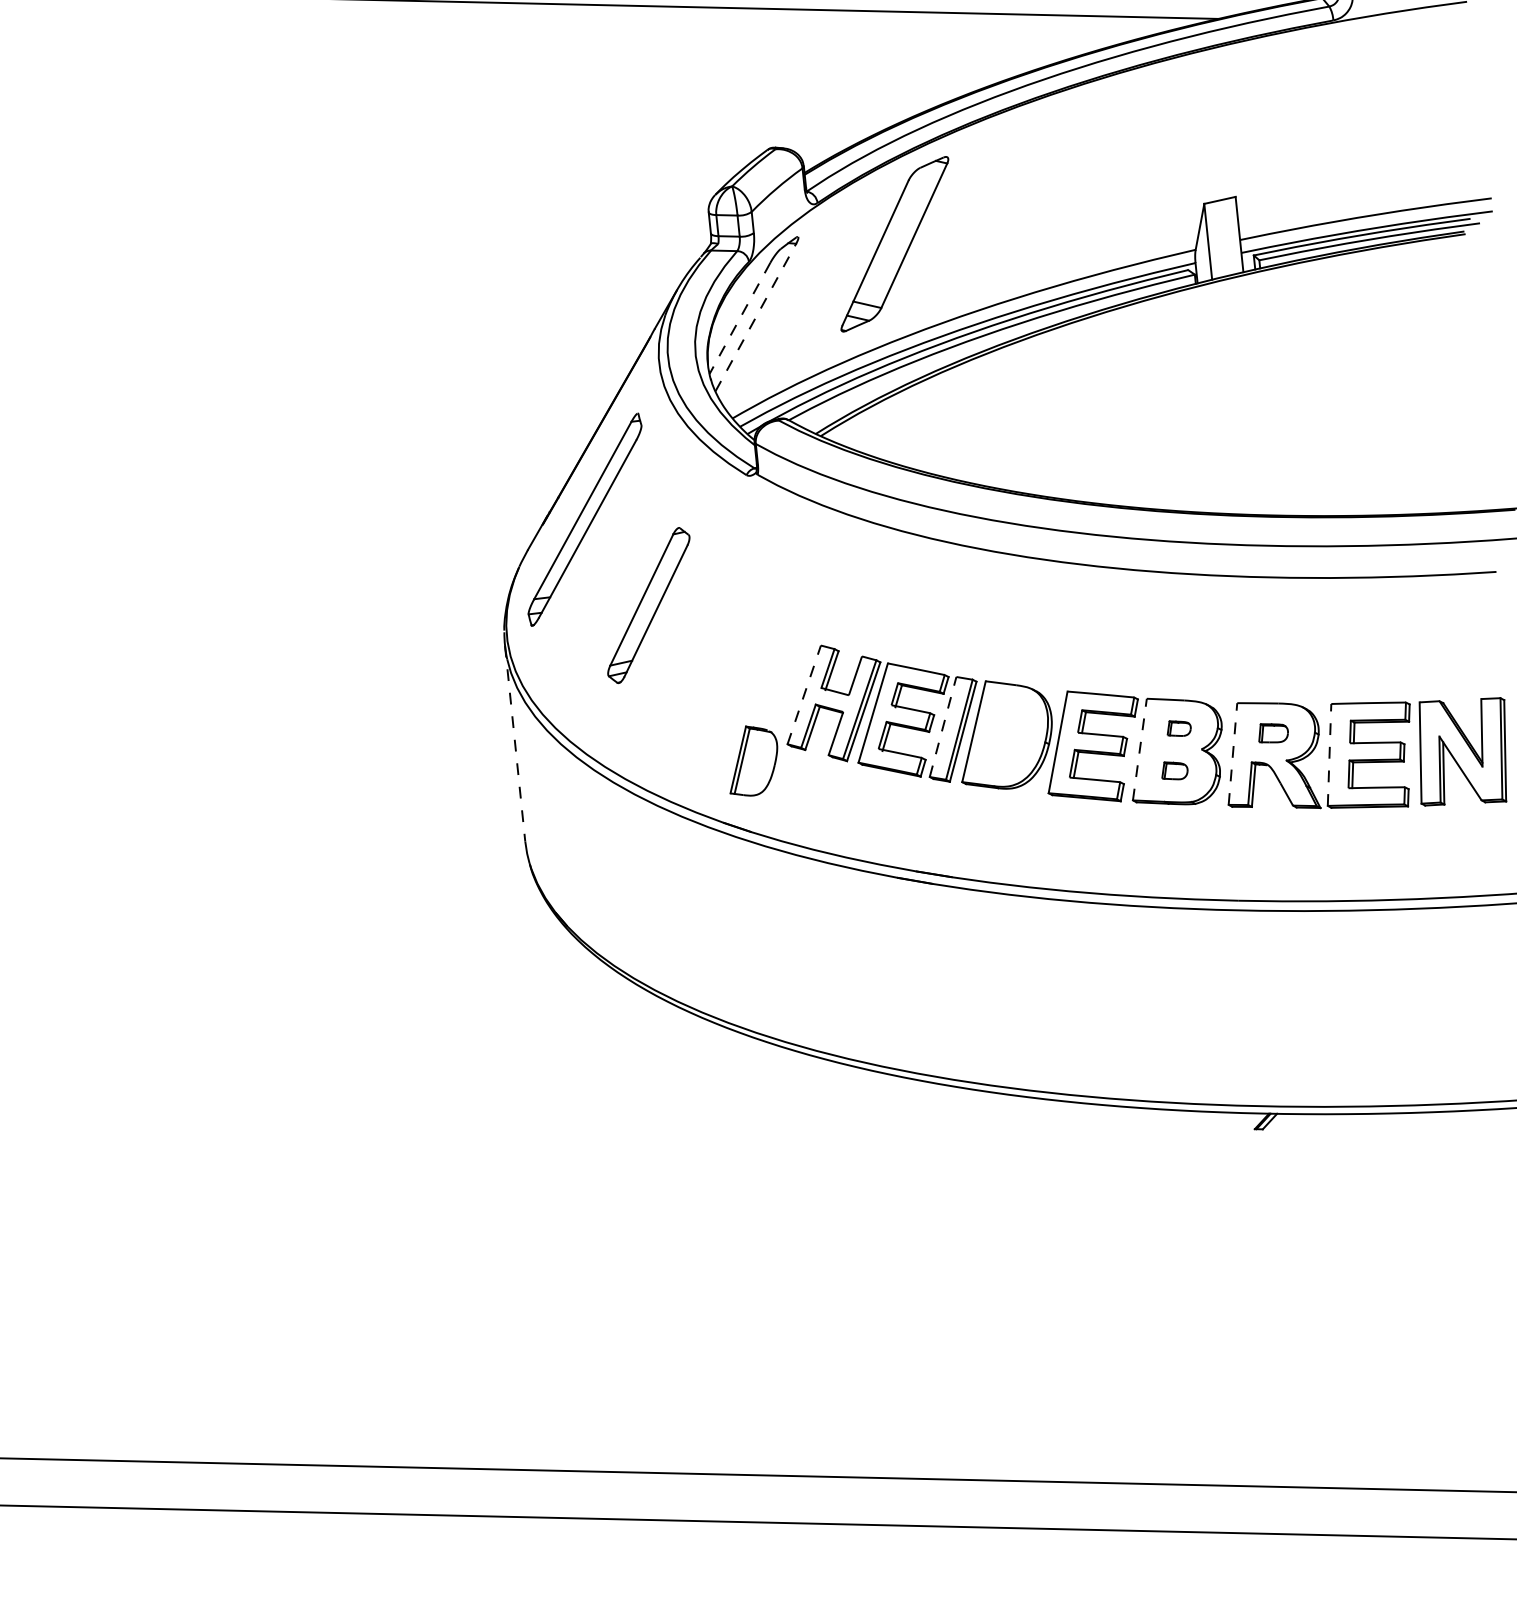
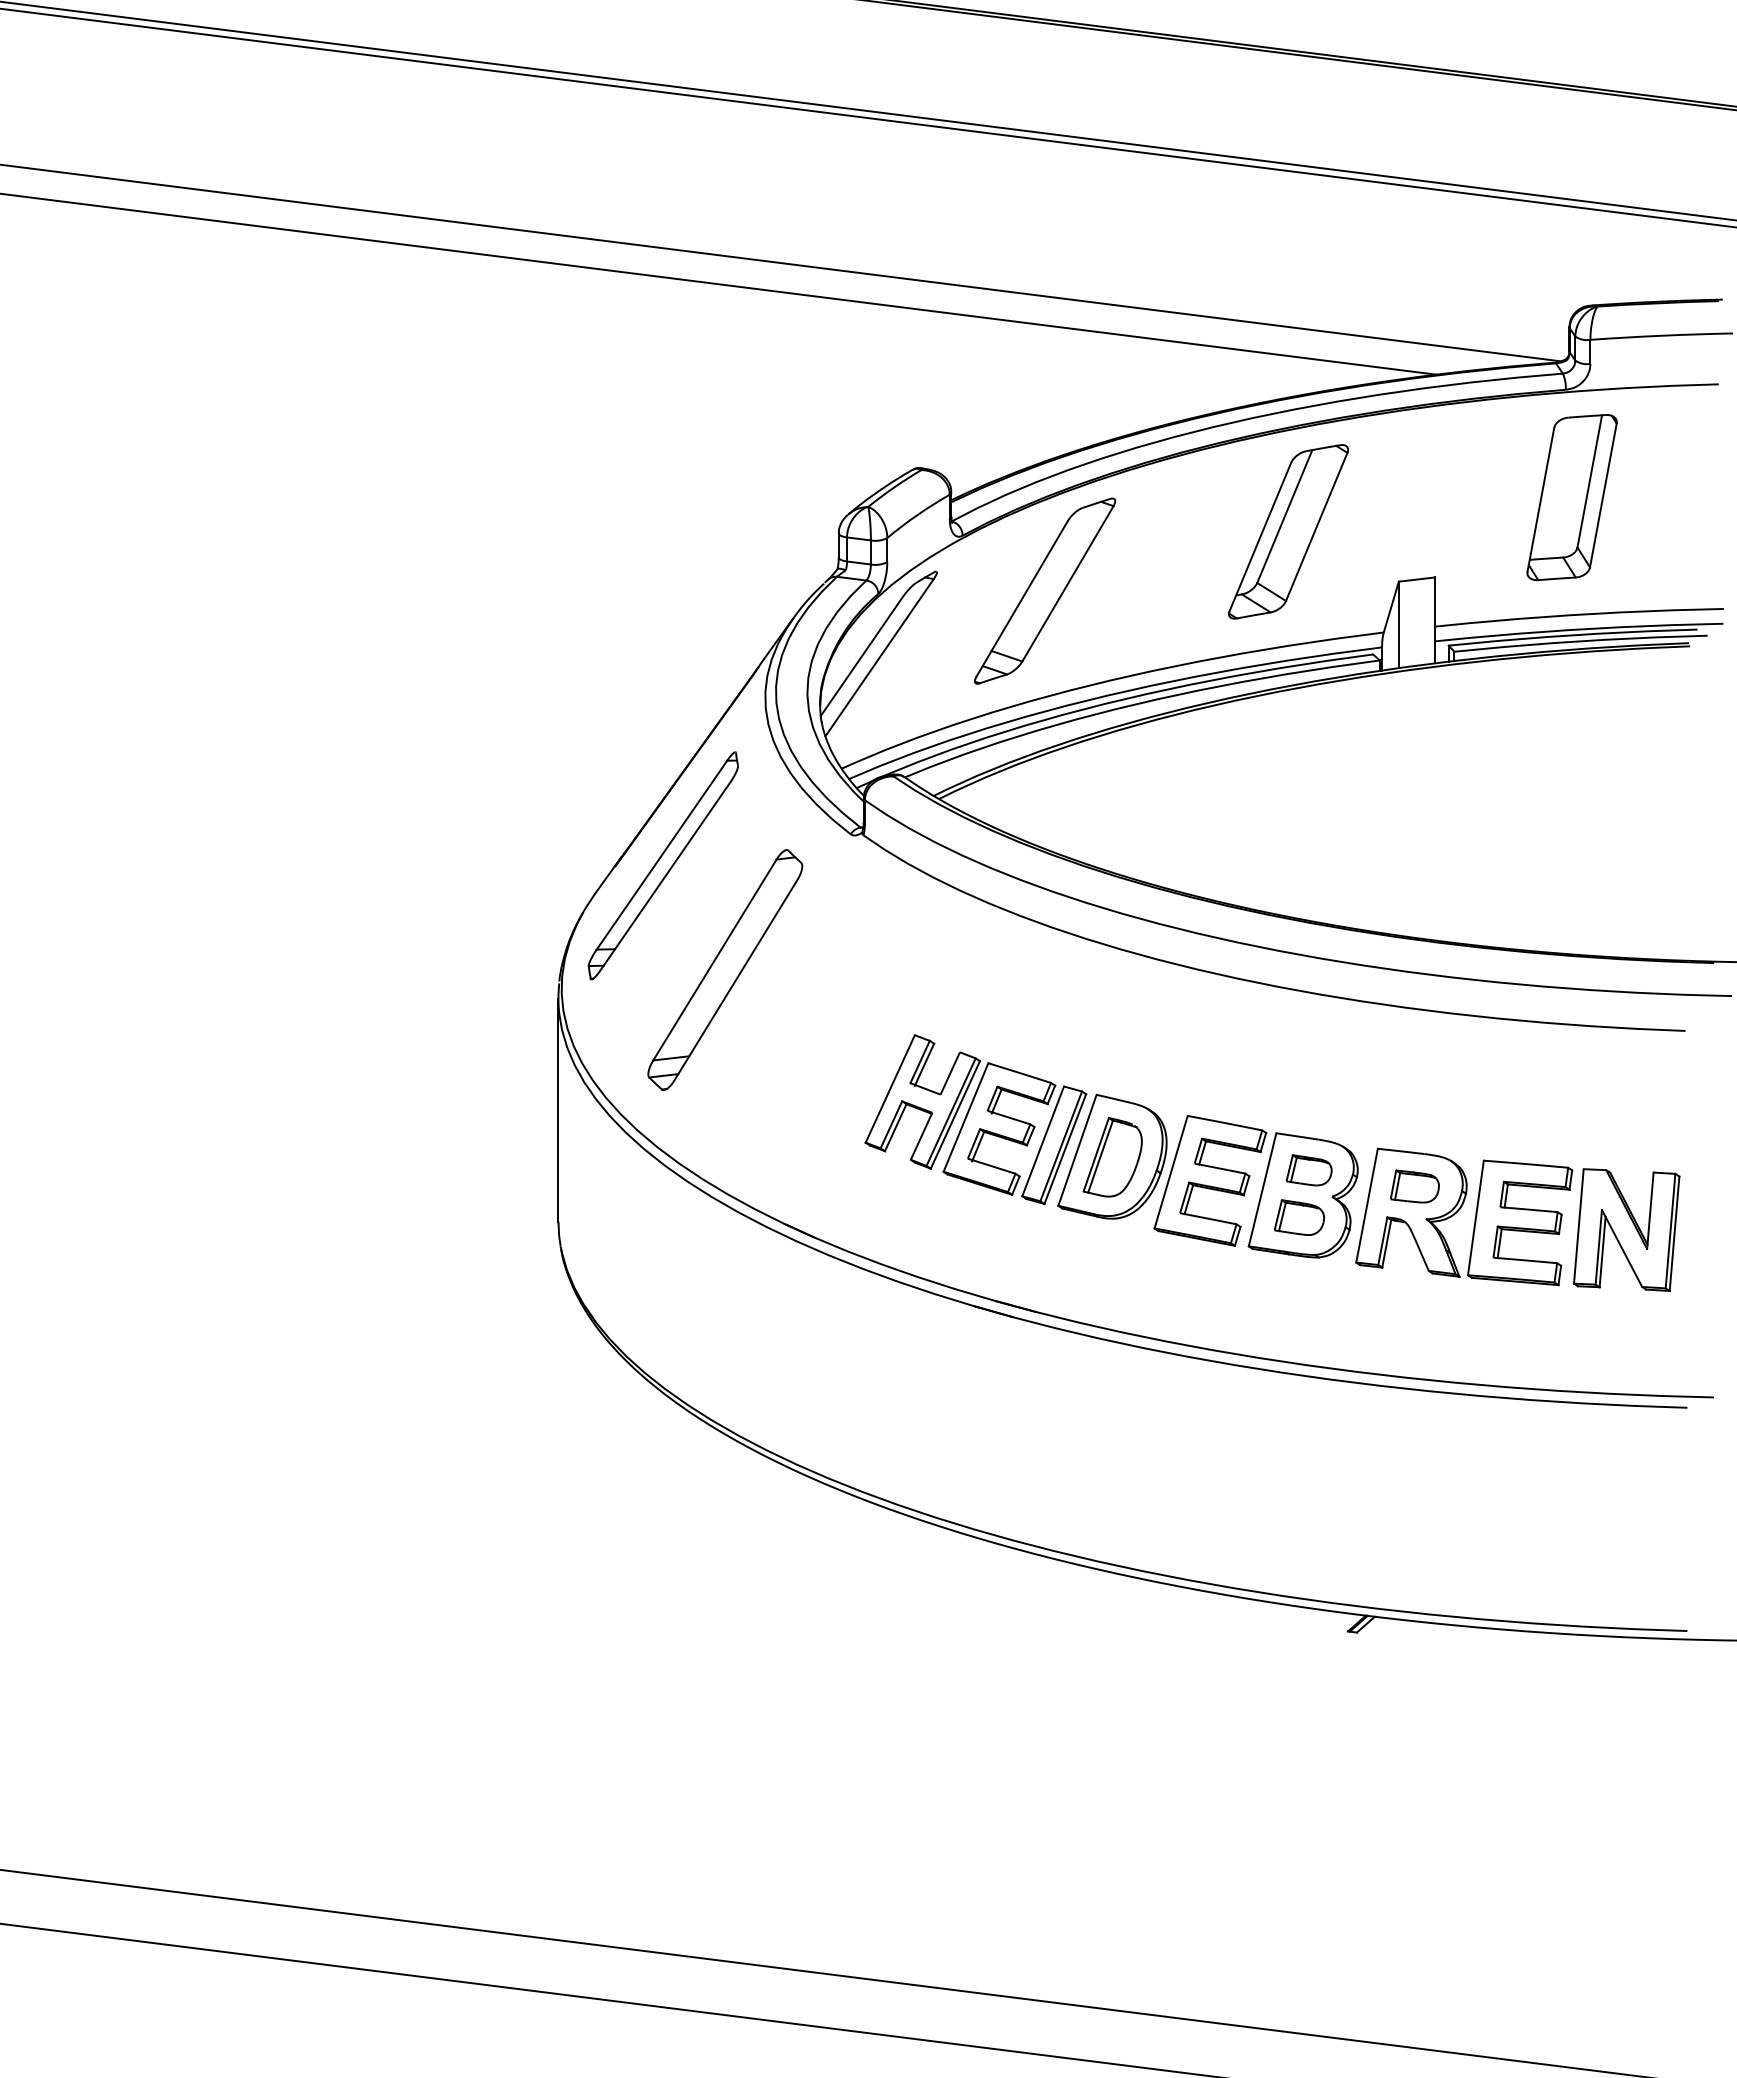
part: (1348, 114) -> (1571, 497), added
part: (1102, 169) -> (1288, 531), added
line: (755, 317) -> (879, 657), dashed -> solid
line: (739, 318) -> (861, 656), dashed -> solid
part: (648, 605) -> (725, 969), size x1.43
line: (804, 694) -> (890, 1088), dashed -> solid
line: (943, 727) -> (1043, 1141), dashed -> solid
part: (1178, 728) -> (1308, 1170), size x1.67
part: (1272, 732) -> (1414, 1186), size x1.43
line: (515, 743) -> (558, 1110), dashed -> solid
line: (1139, 749) -> (1262, 1189), dashed -> solid
line: (1233, 753) -> (1367, 1205), dashed -> solid
line: (1329, 754) -> (1475, 1217), dashed -> solid
part: (752, 760) -> (1112, 1156), moved
part: (1173, 770) -> (1298, 1217), size x1.67

